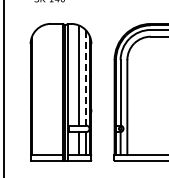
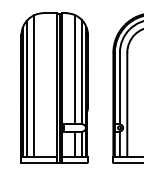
line: (85, 77) -> (81, 71), dashed -> solid
line: (42, 90) -> (34, 86), added
line: (35, 92) -> (26, 88), added

